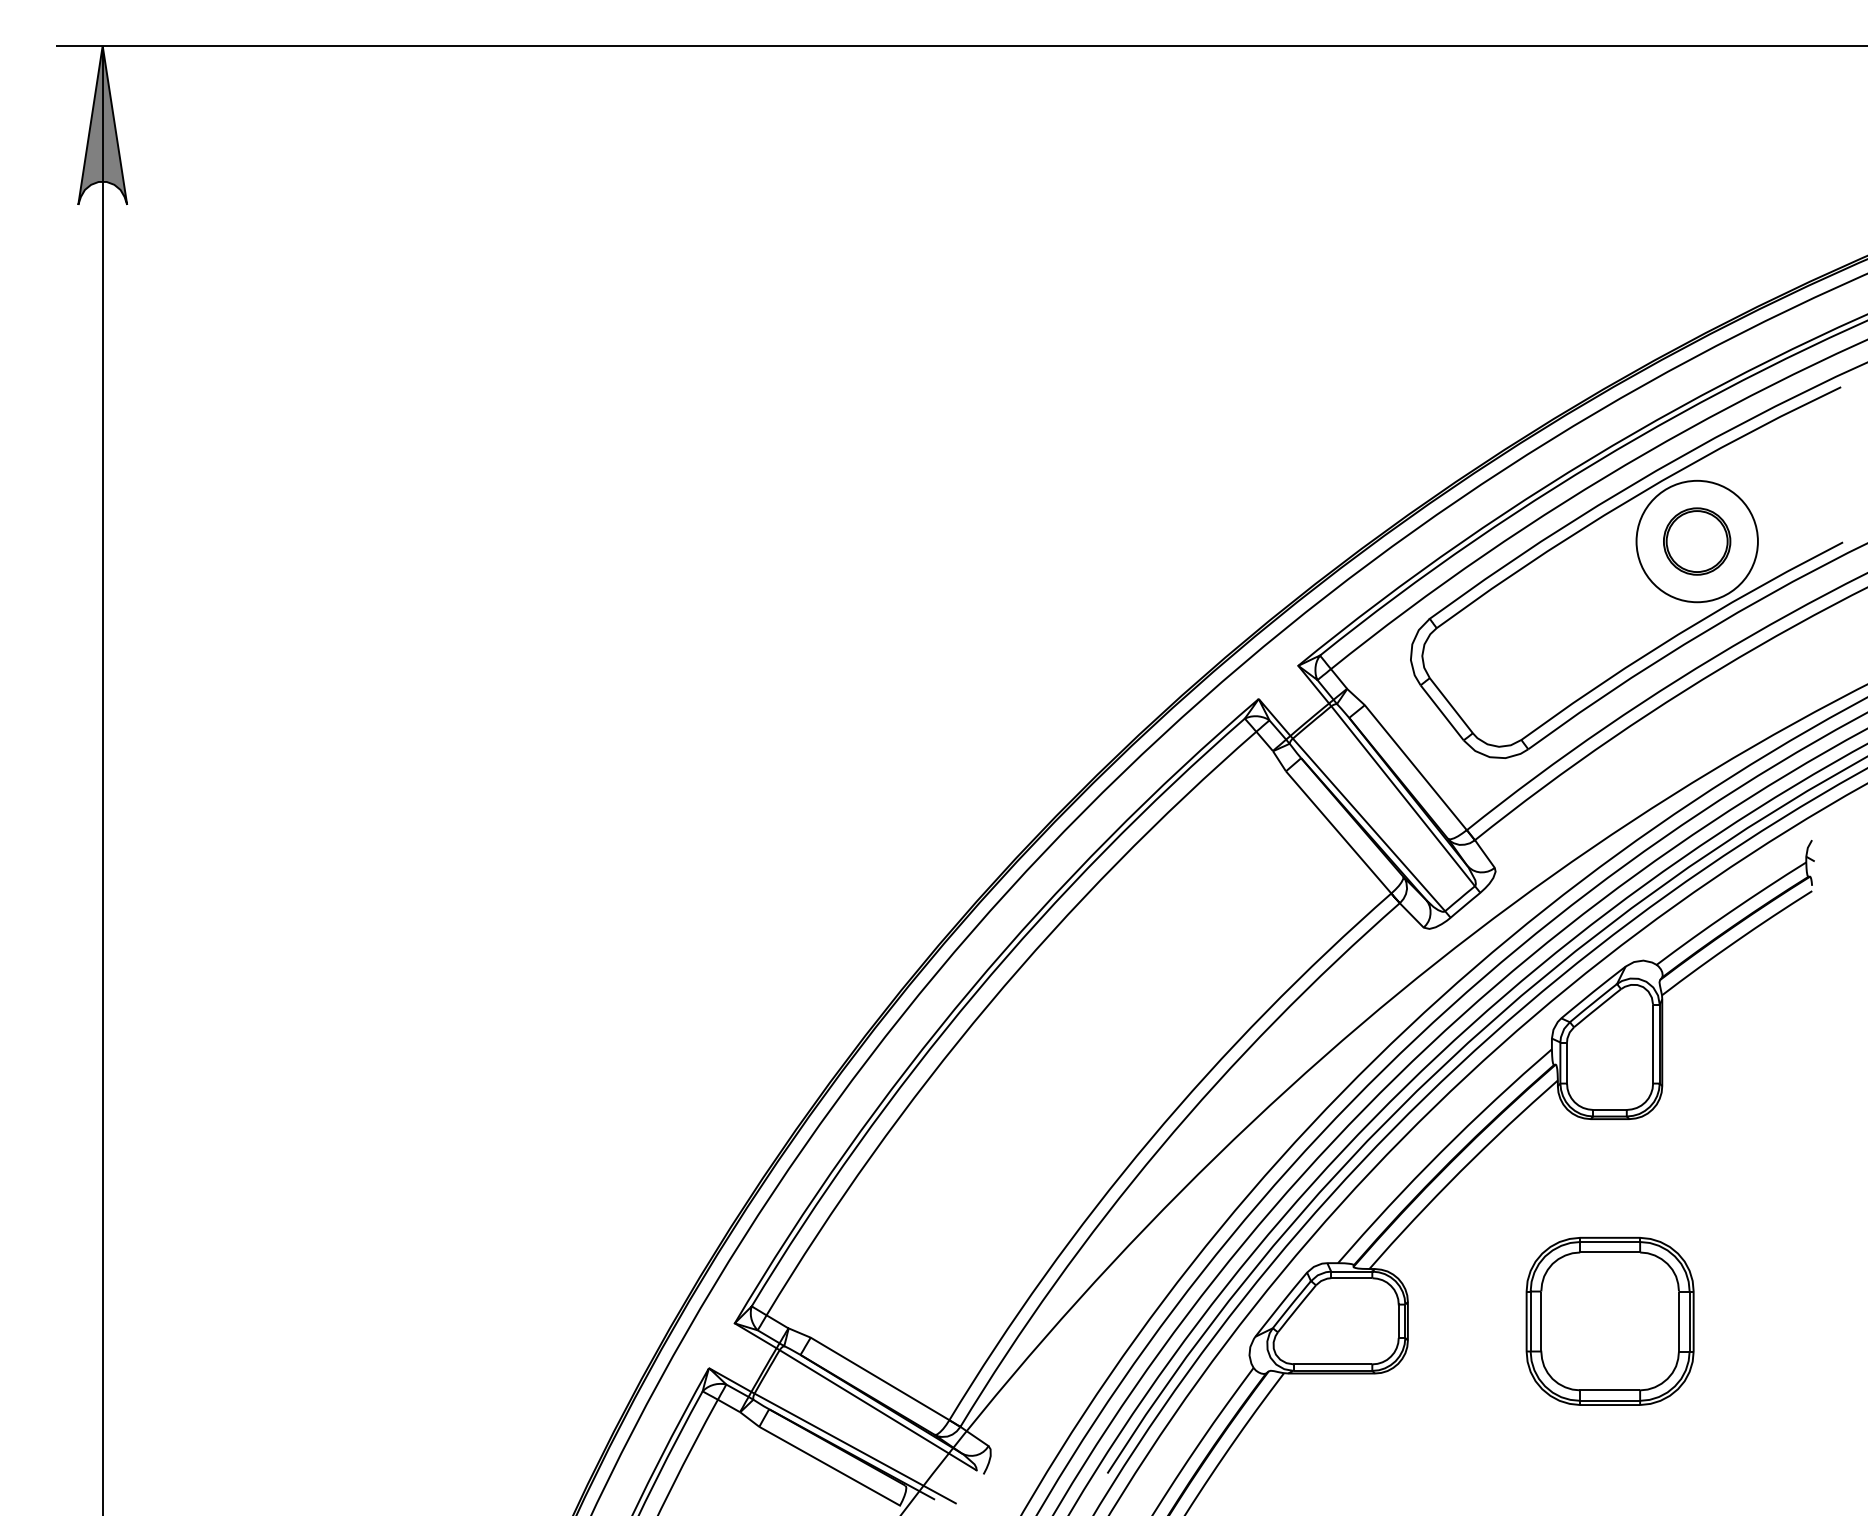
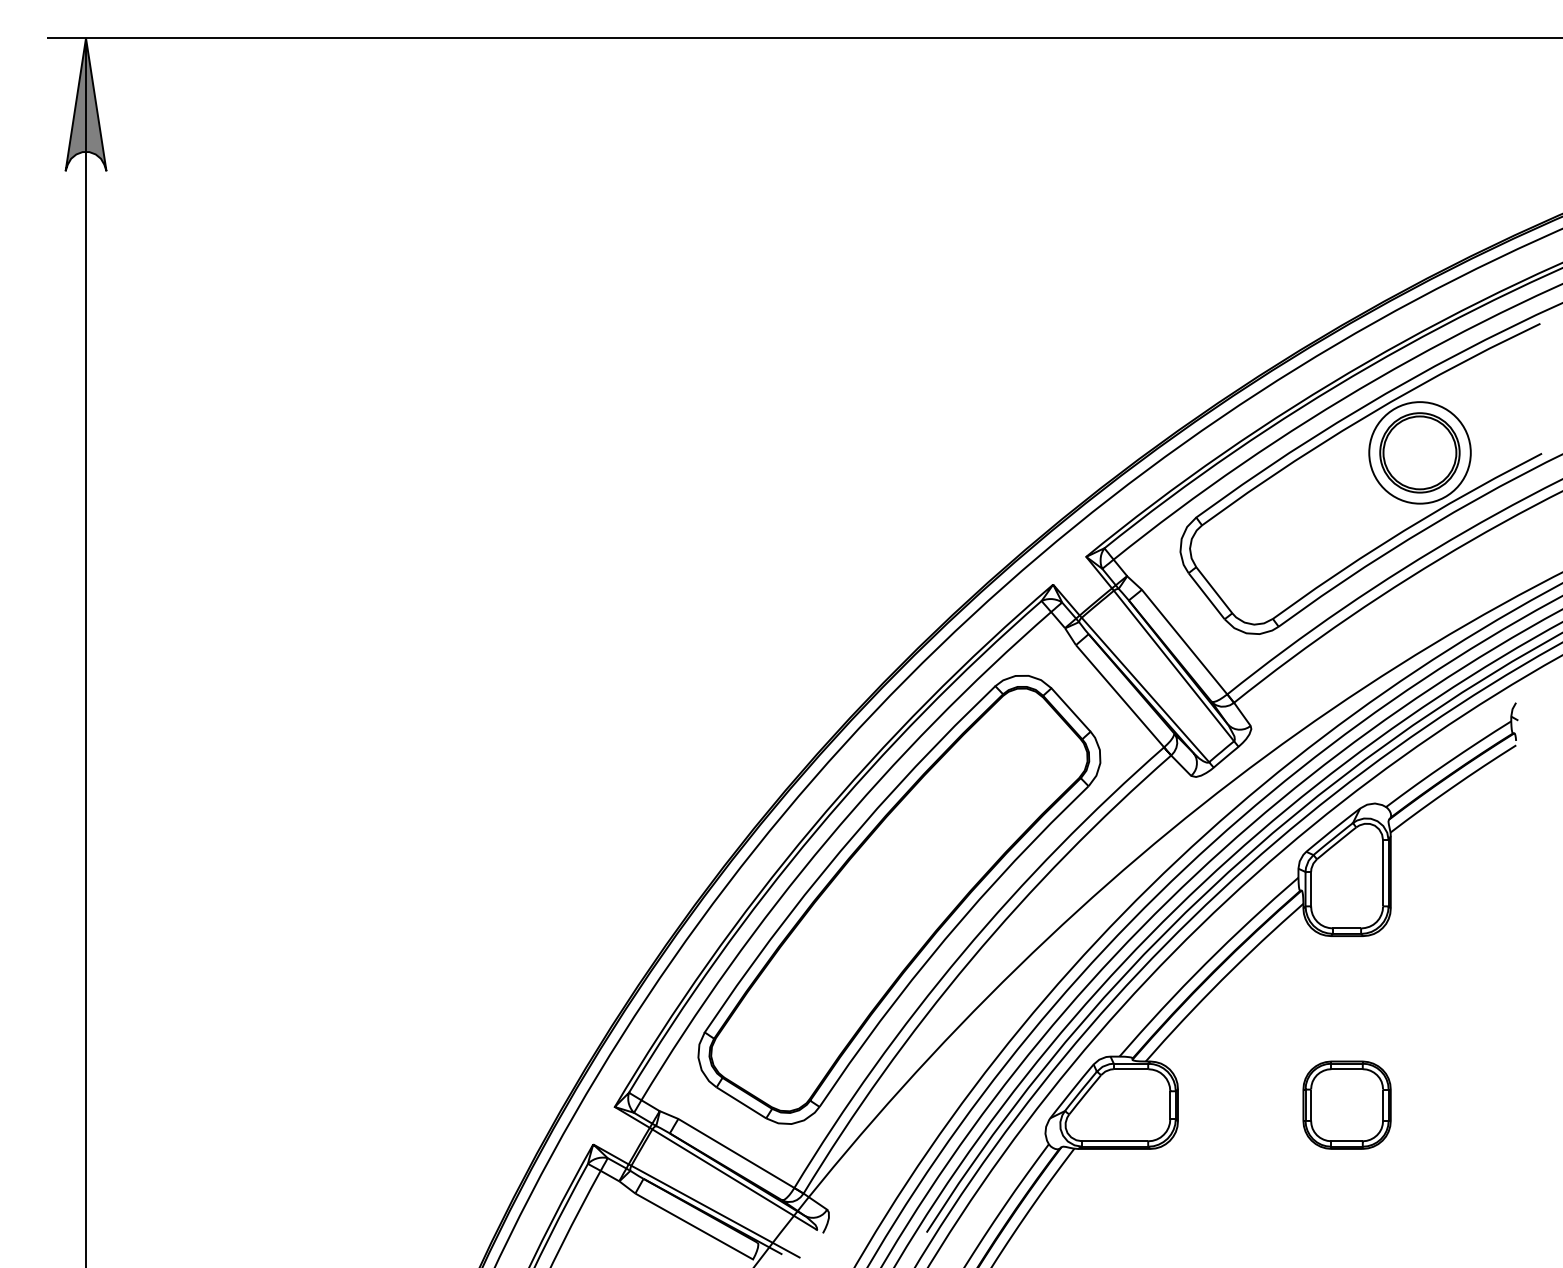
part: (1696, 541) -> (1419, 452), size x1.43
part: (1075, 1075) -> (899, 899), added
part: (1609, 1320) -> (1346, 1104), size x0.62

